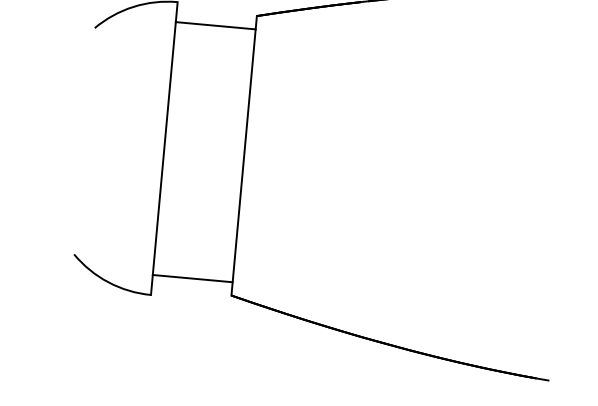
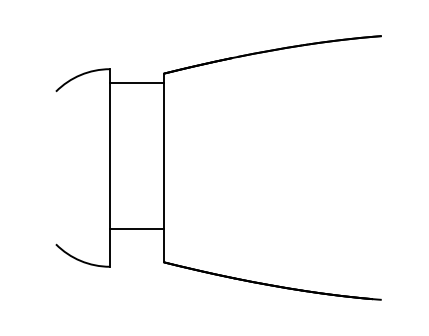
line: (192, 278) -> (136, 229), moved

